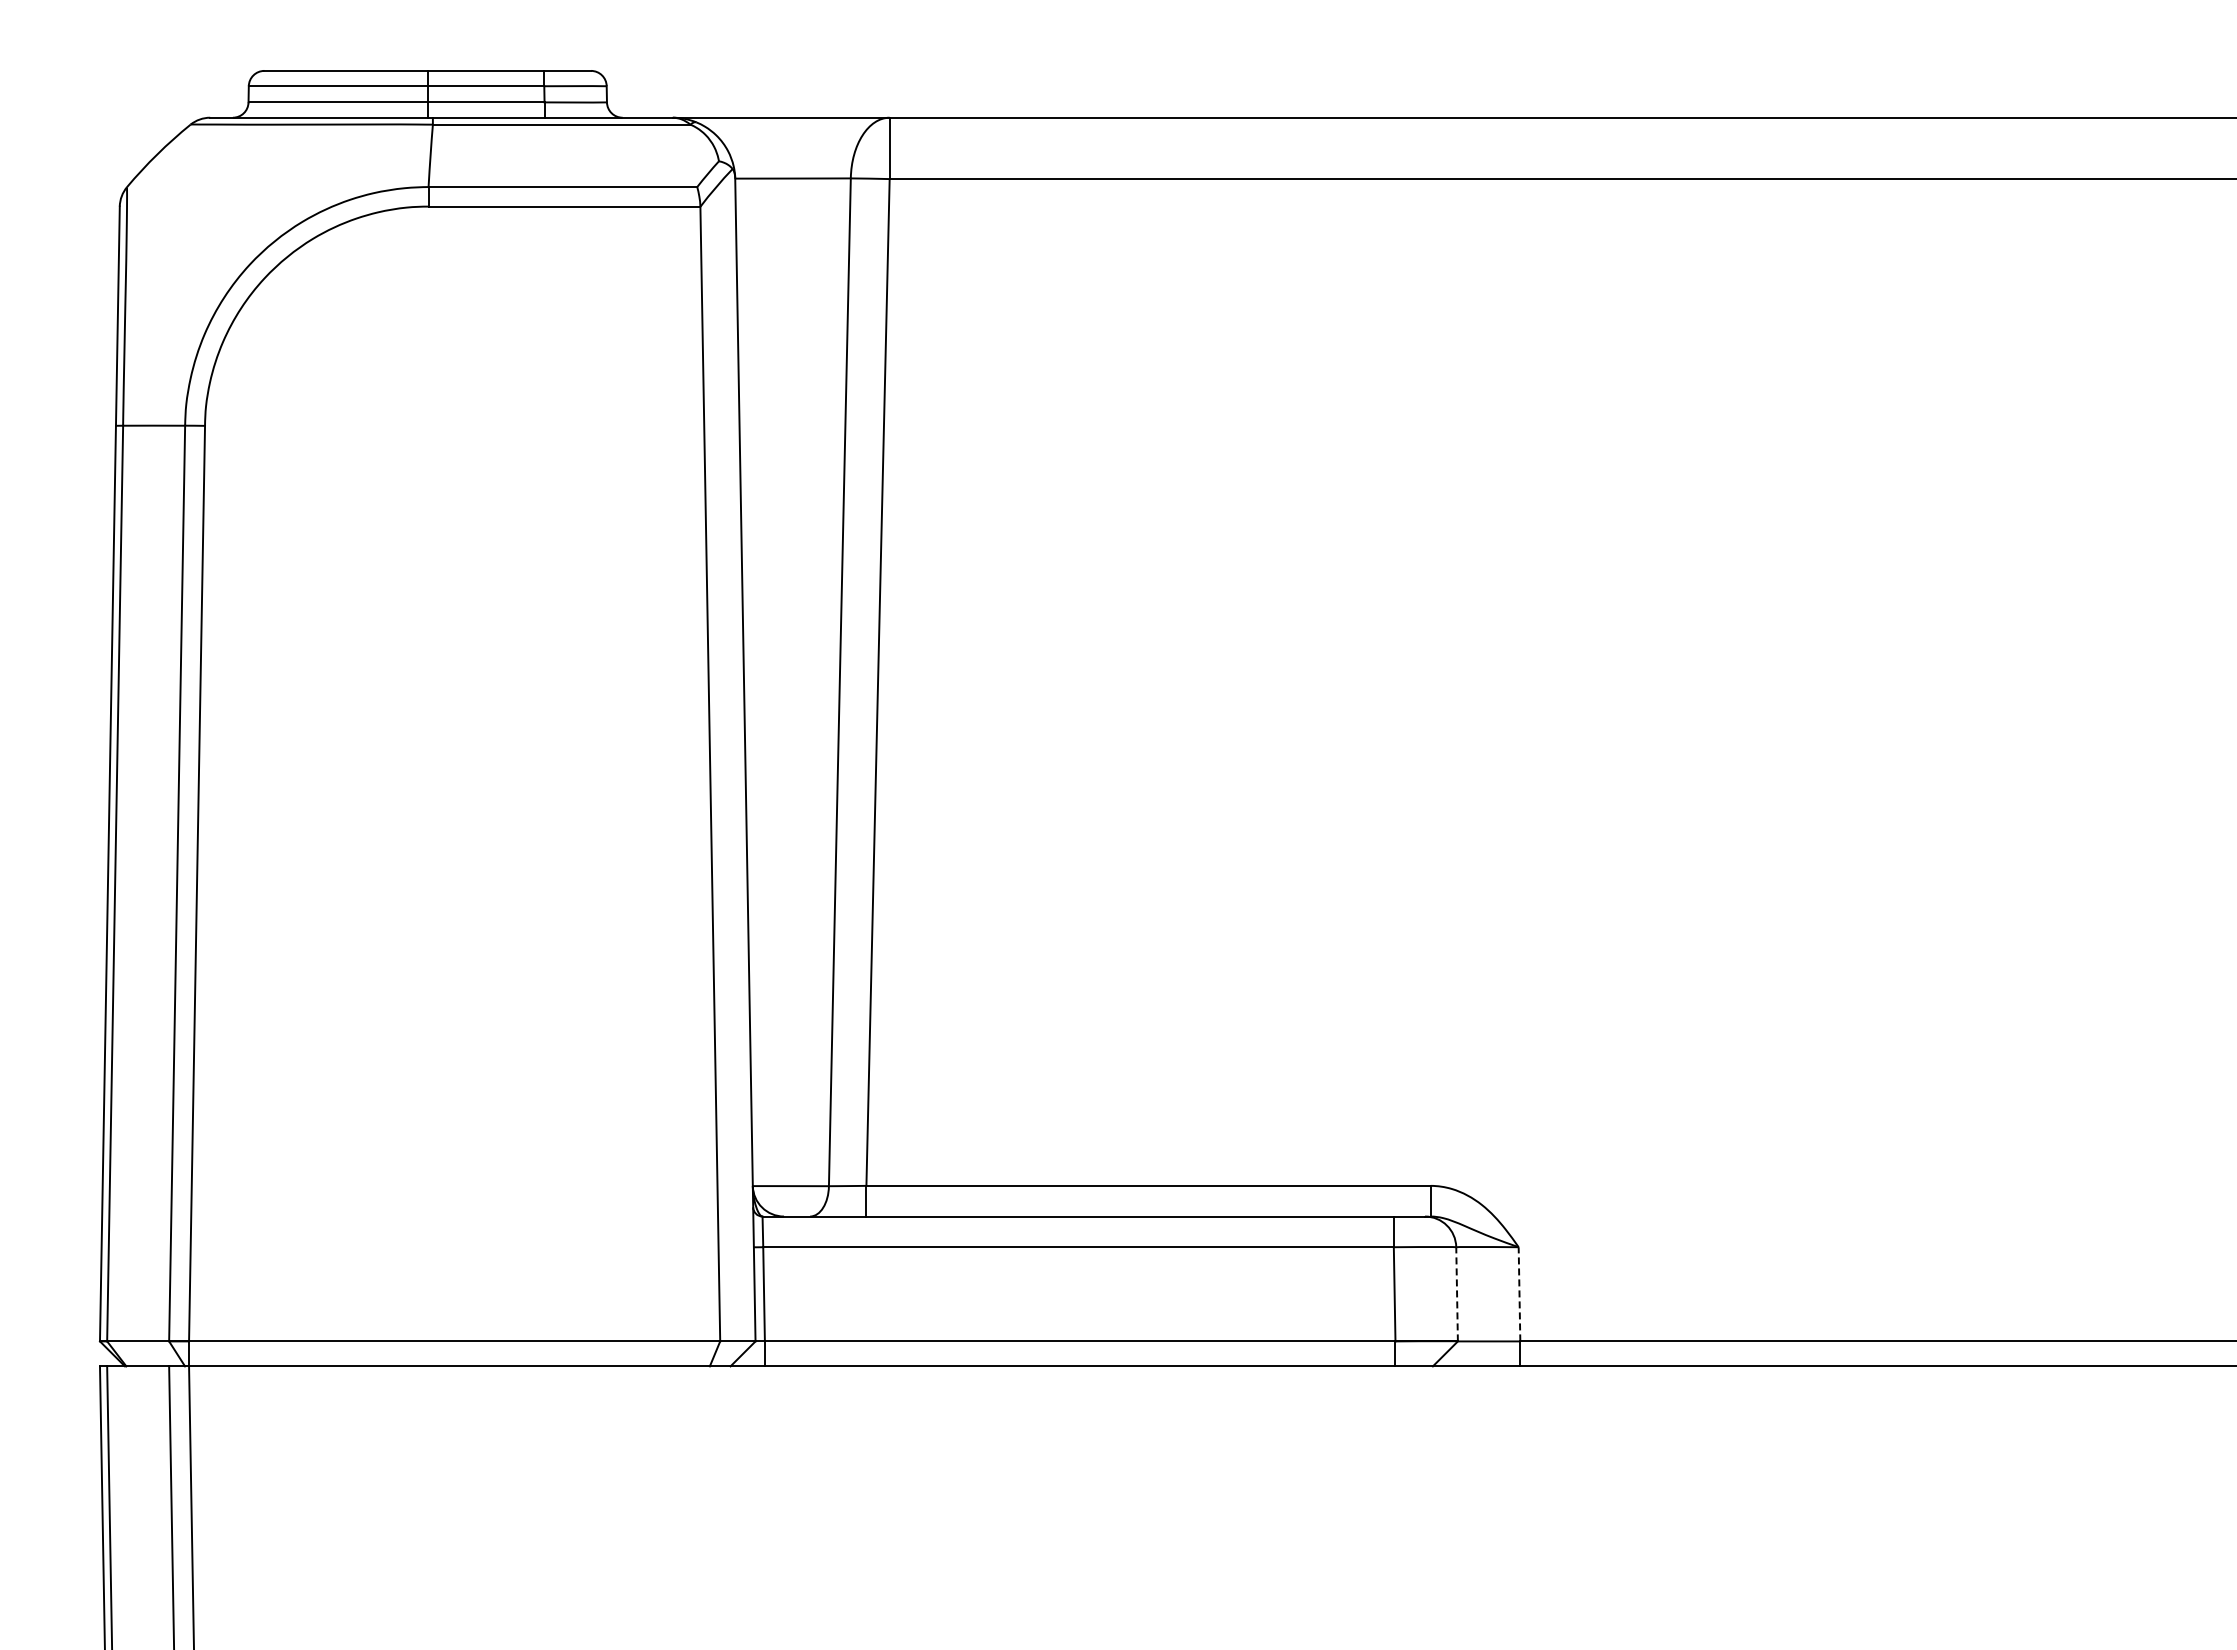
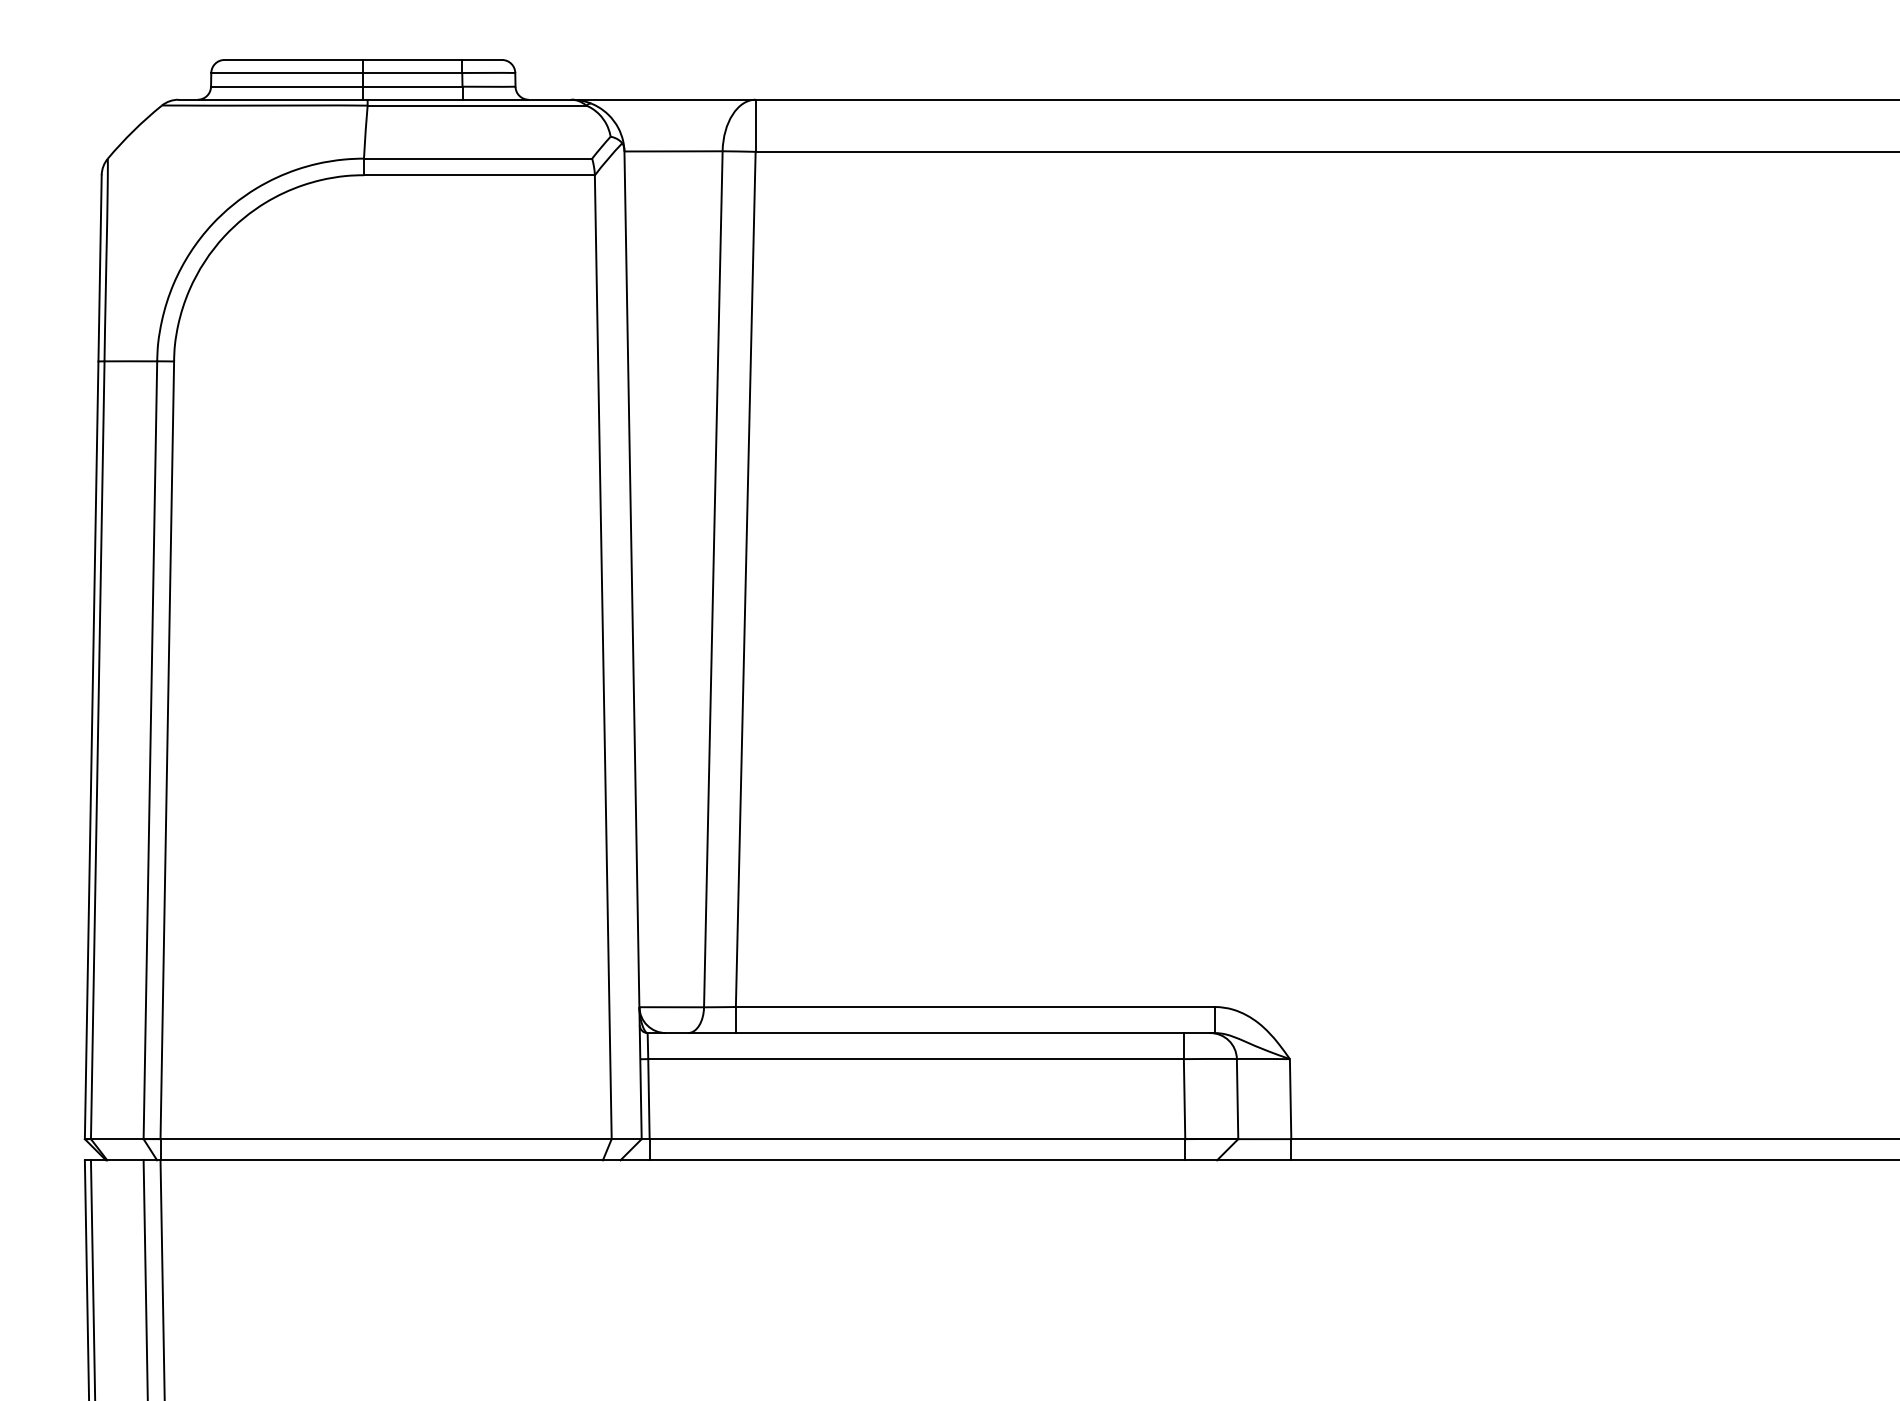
line: (1457, 1293) -> (1237, 1098), dashed -> solid
line: (1519, 1293) -> (1290, 1098), dashed -> solid

